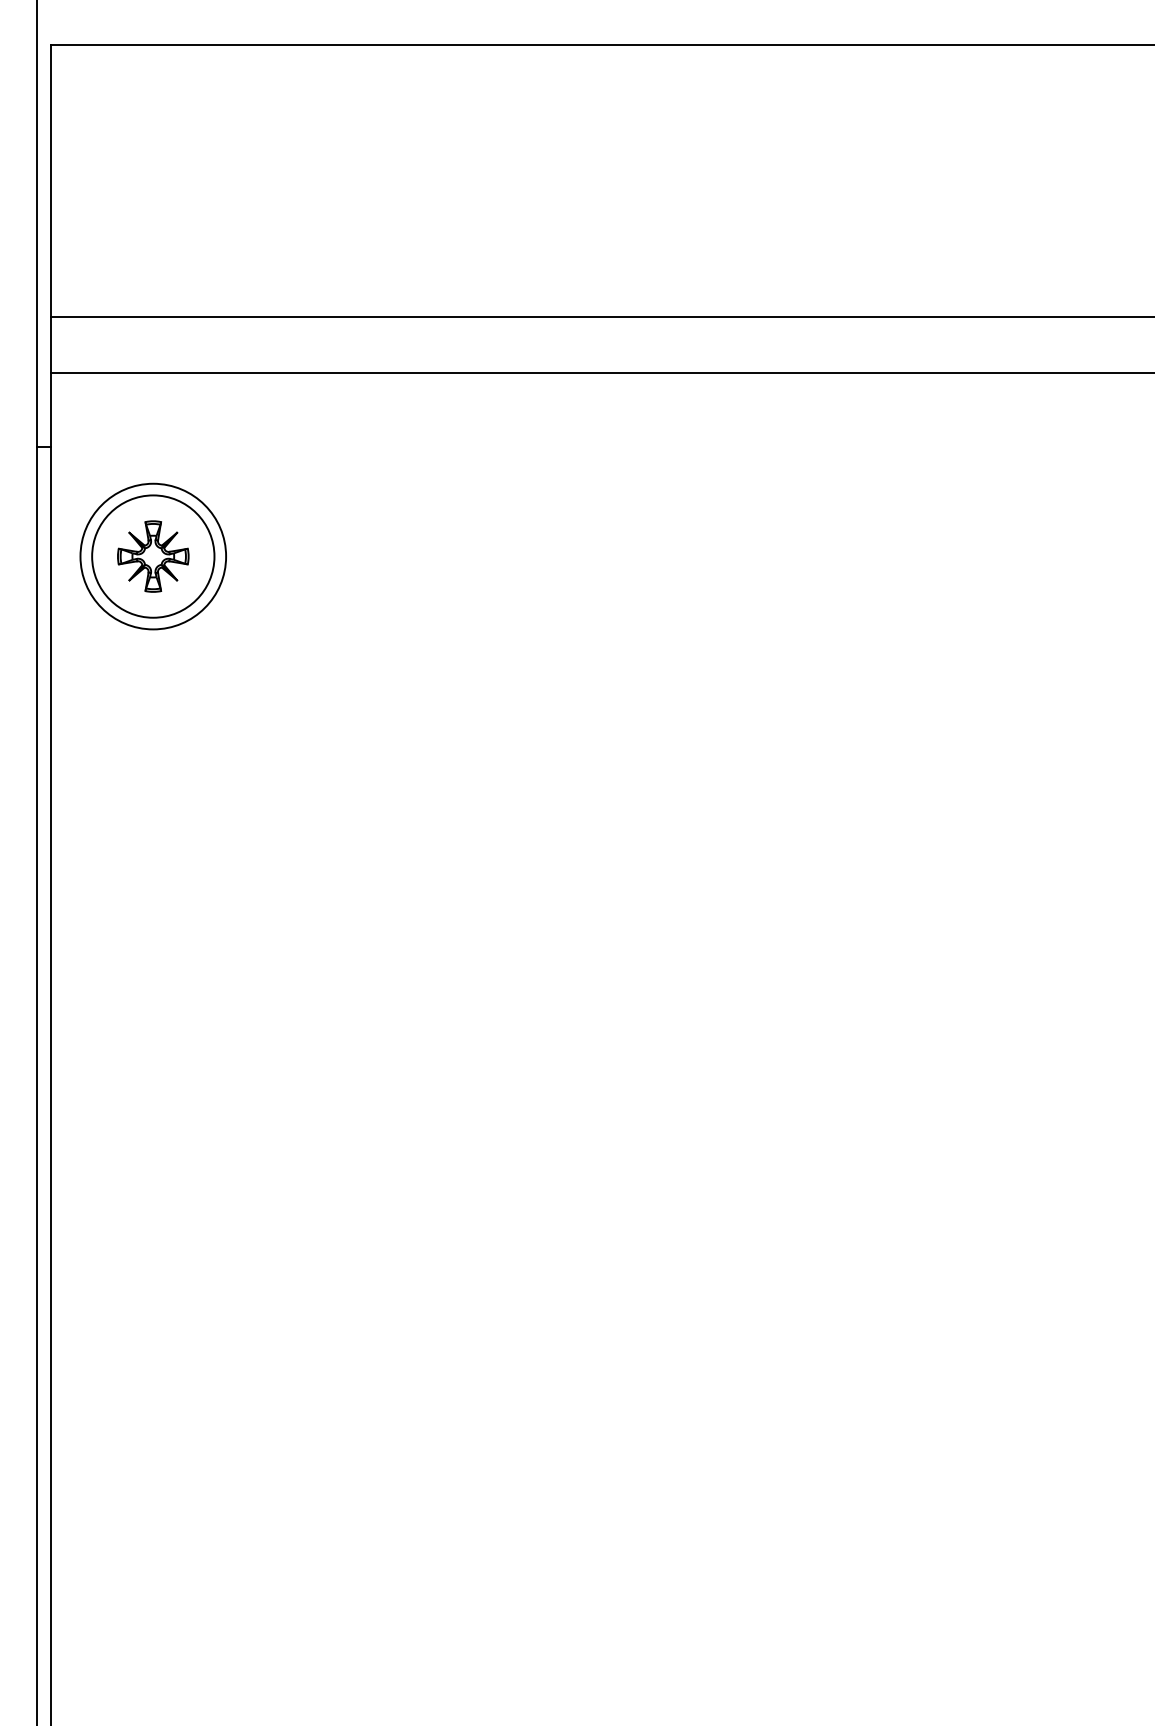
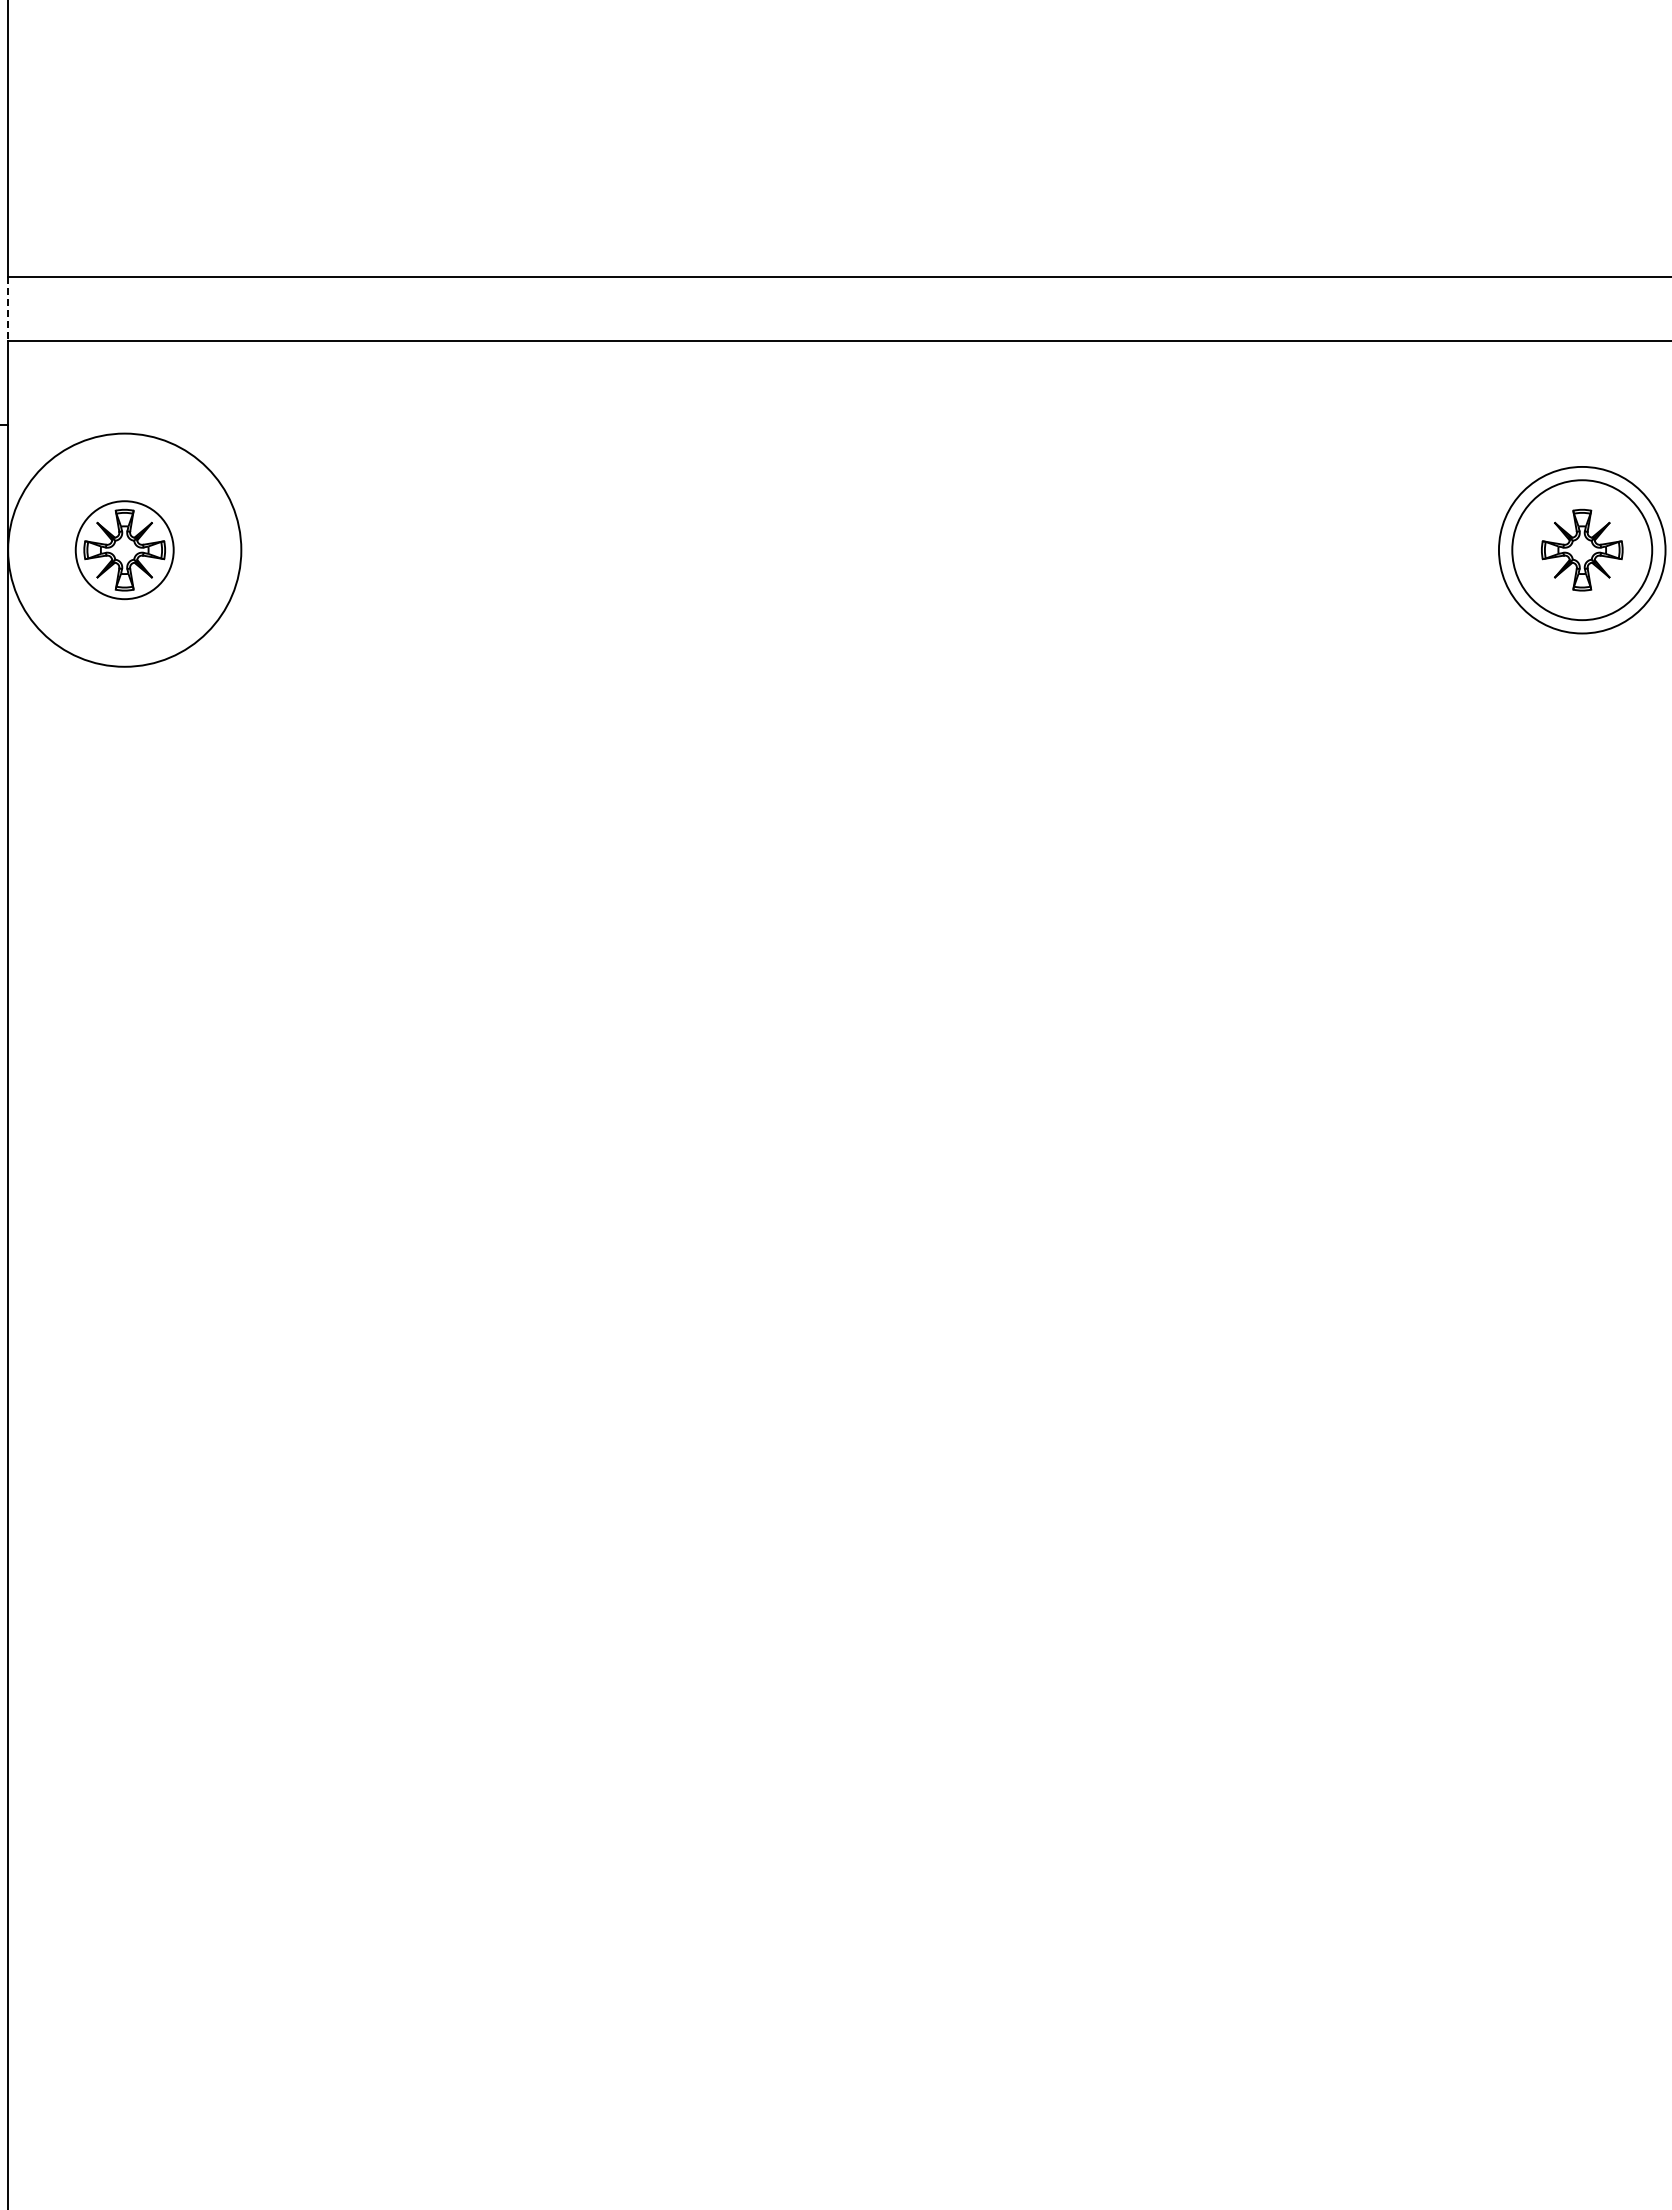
line: (51, 345) -> (8, 308), solid -> dashed
circle: (153, 555) -> (124, 549), size x1.4
circle: (153, 556) -> (124, 550), size x0.7

